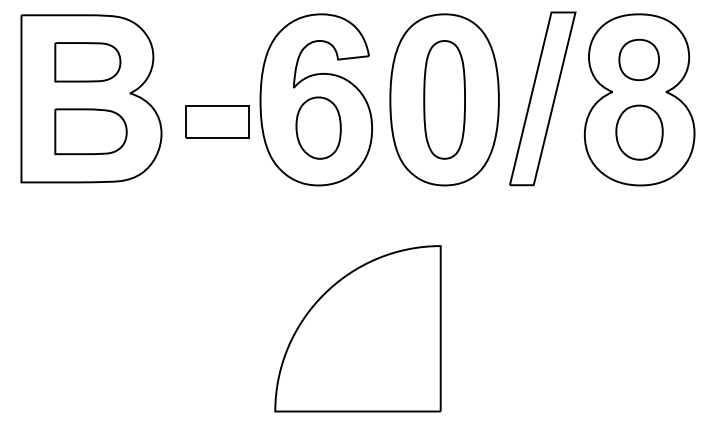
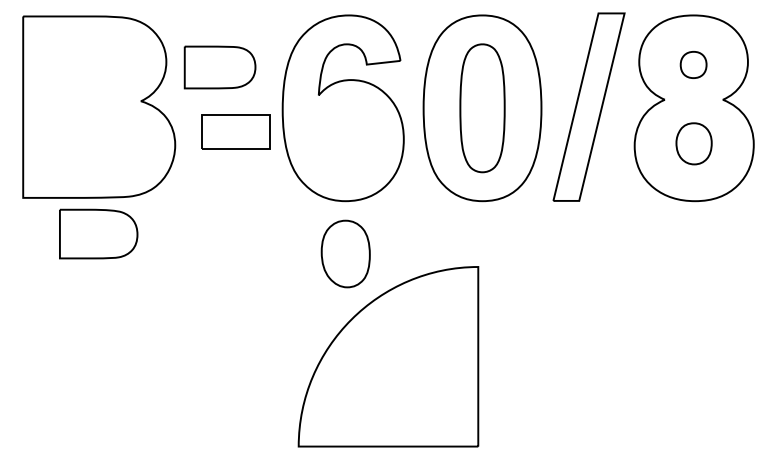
part: (638, 59) -> (692, 64), size x0.6
part: (87, 62) -> (219, 67), moved
part: (318, 127) -> (345, 253), moved
part: (90, 131) -> (98, 233), moved
part: (639, 132) -> (694, 143), size x0.7

